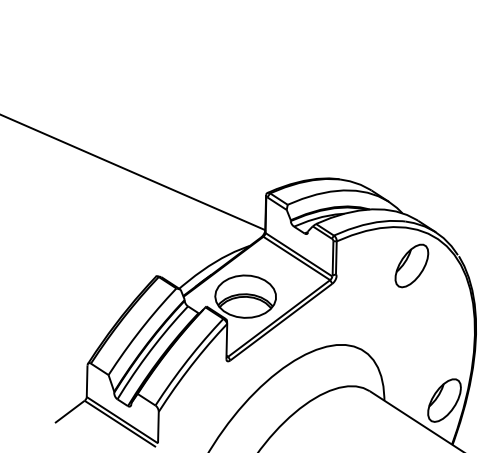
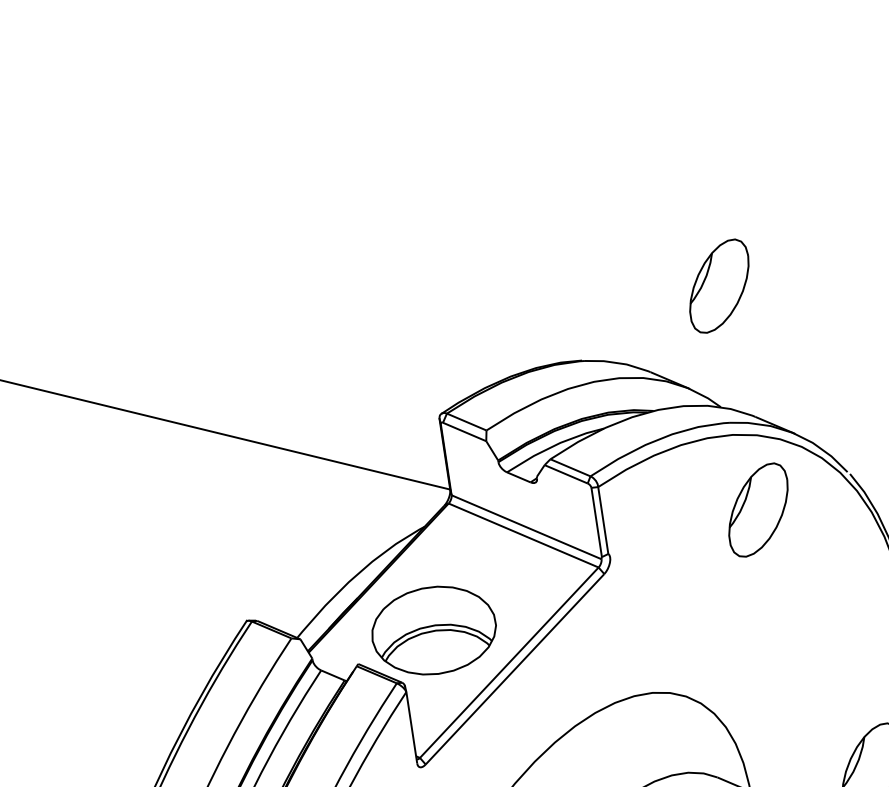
part: (411, 154) -> (718, 285), added

